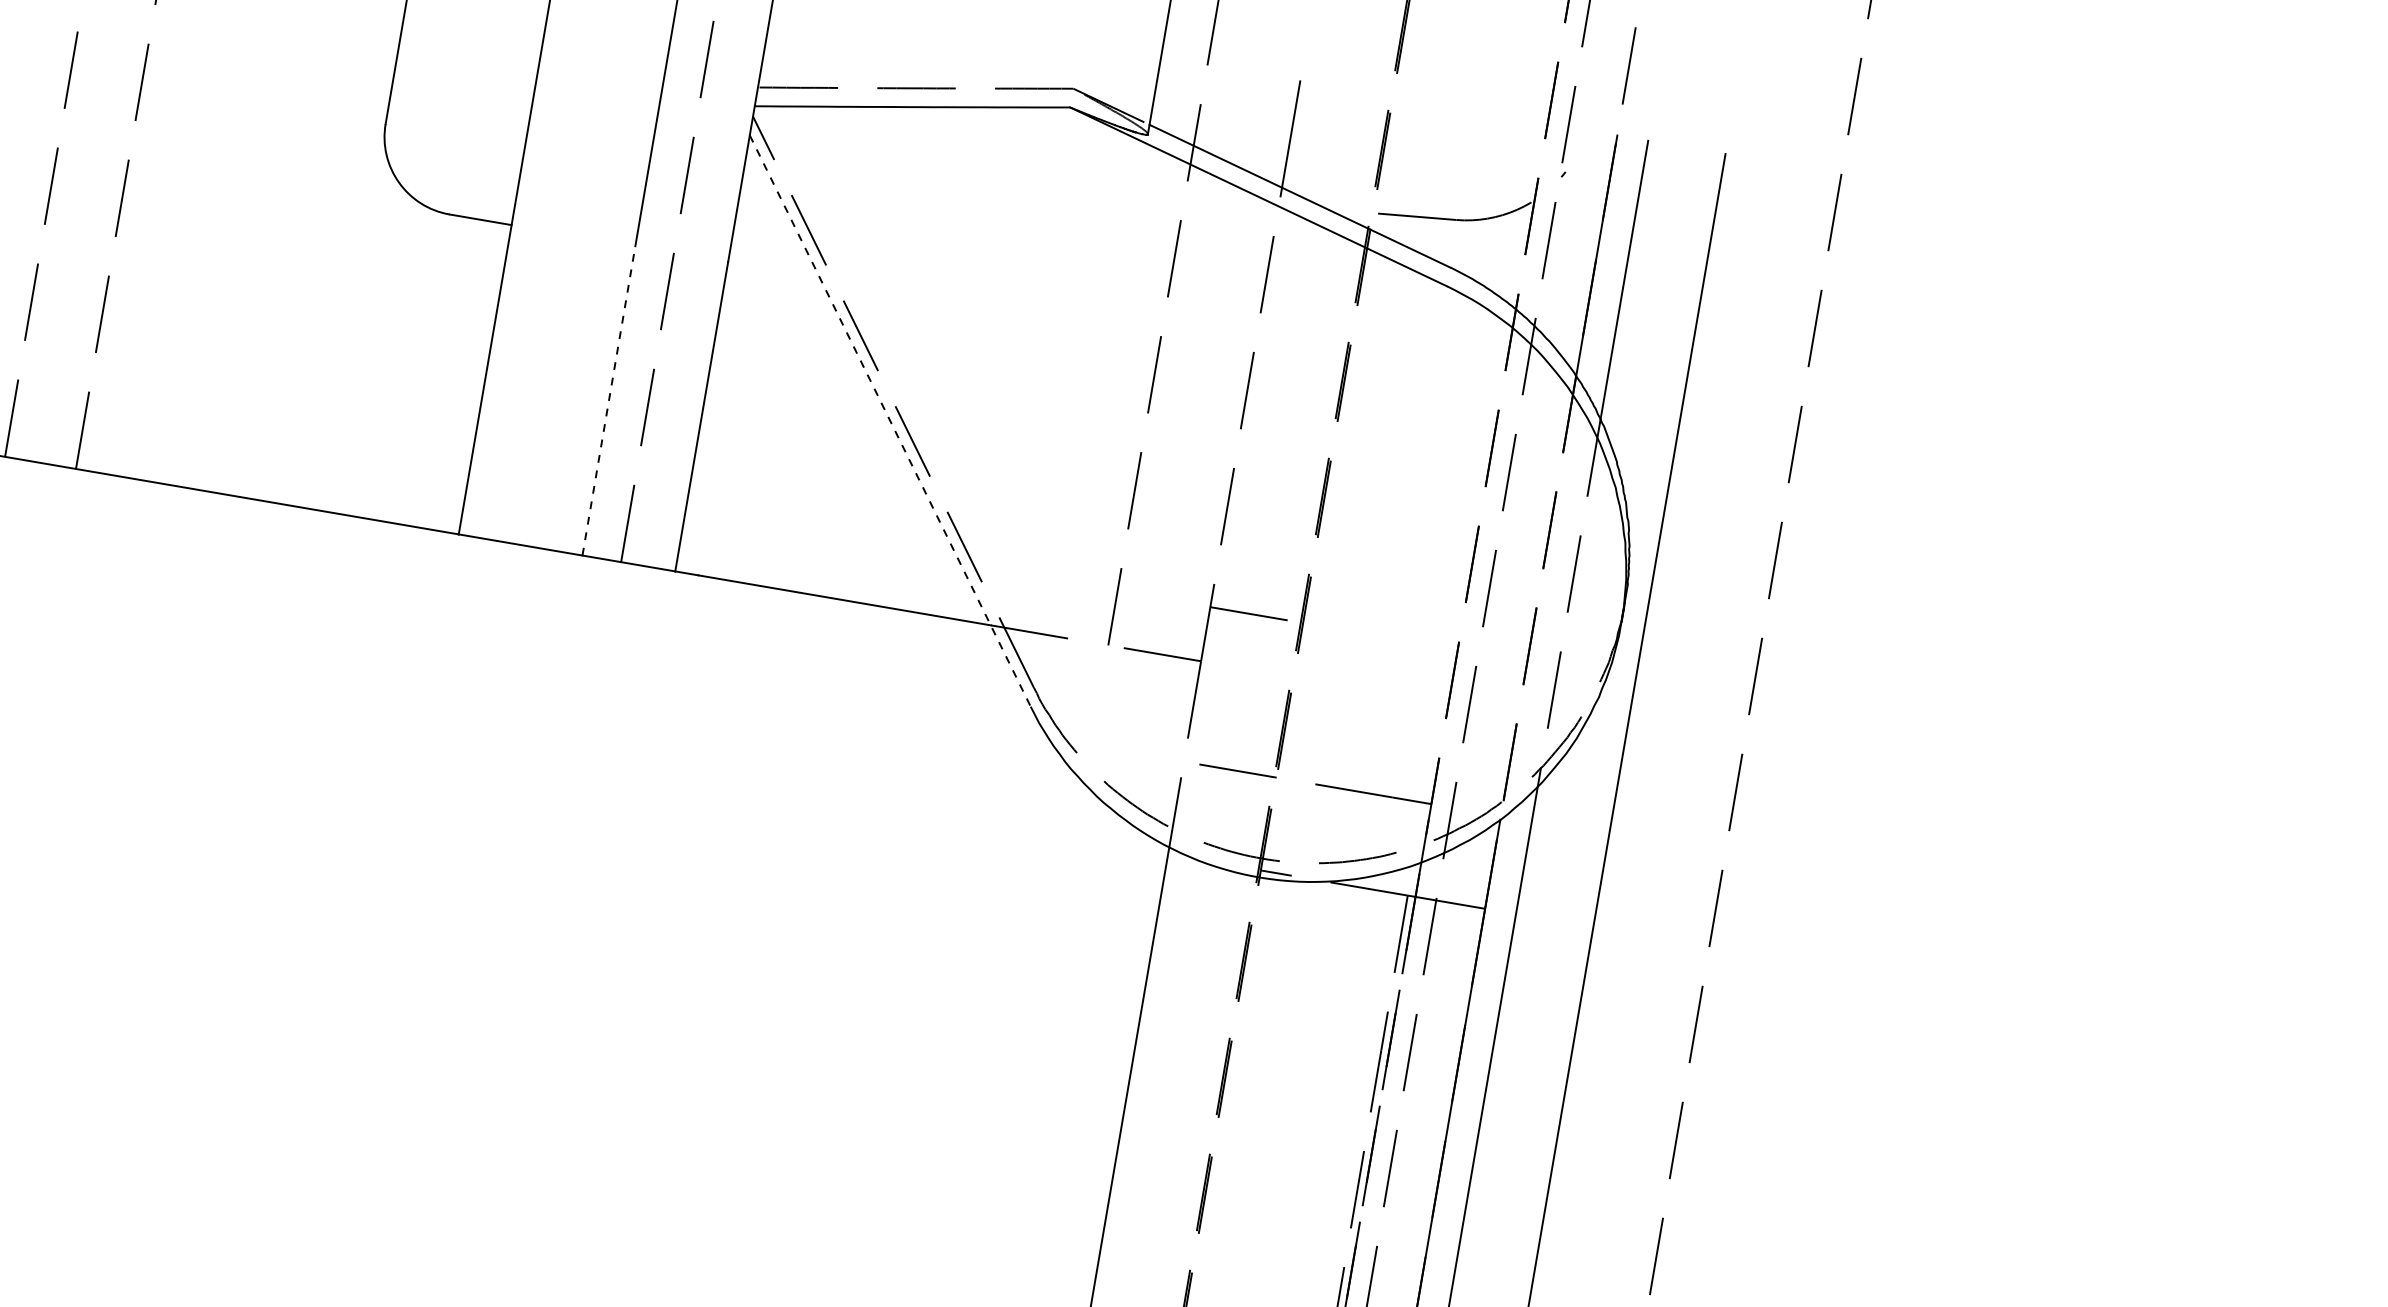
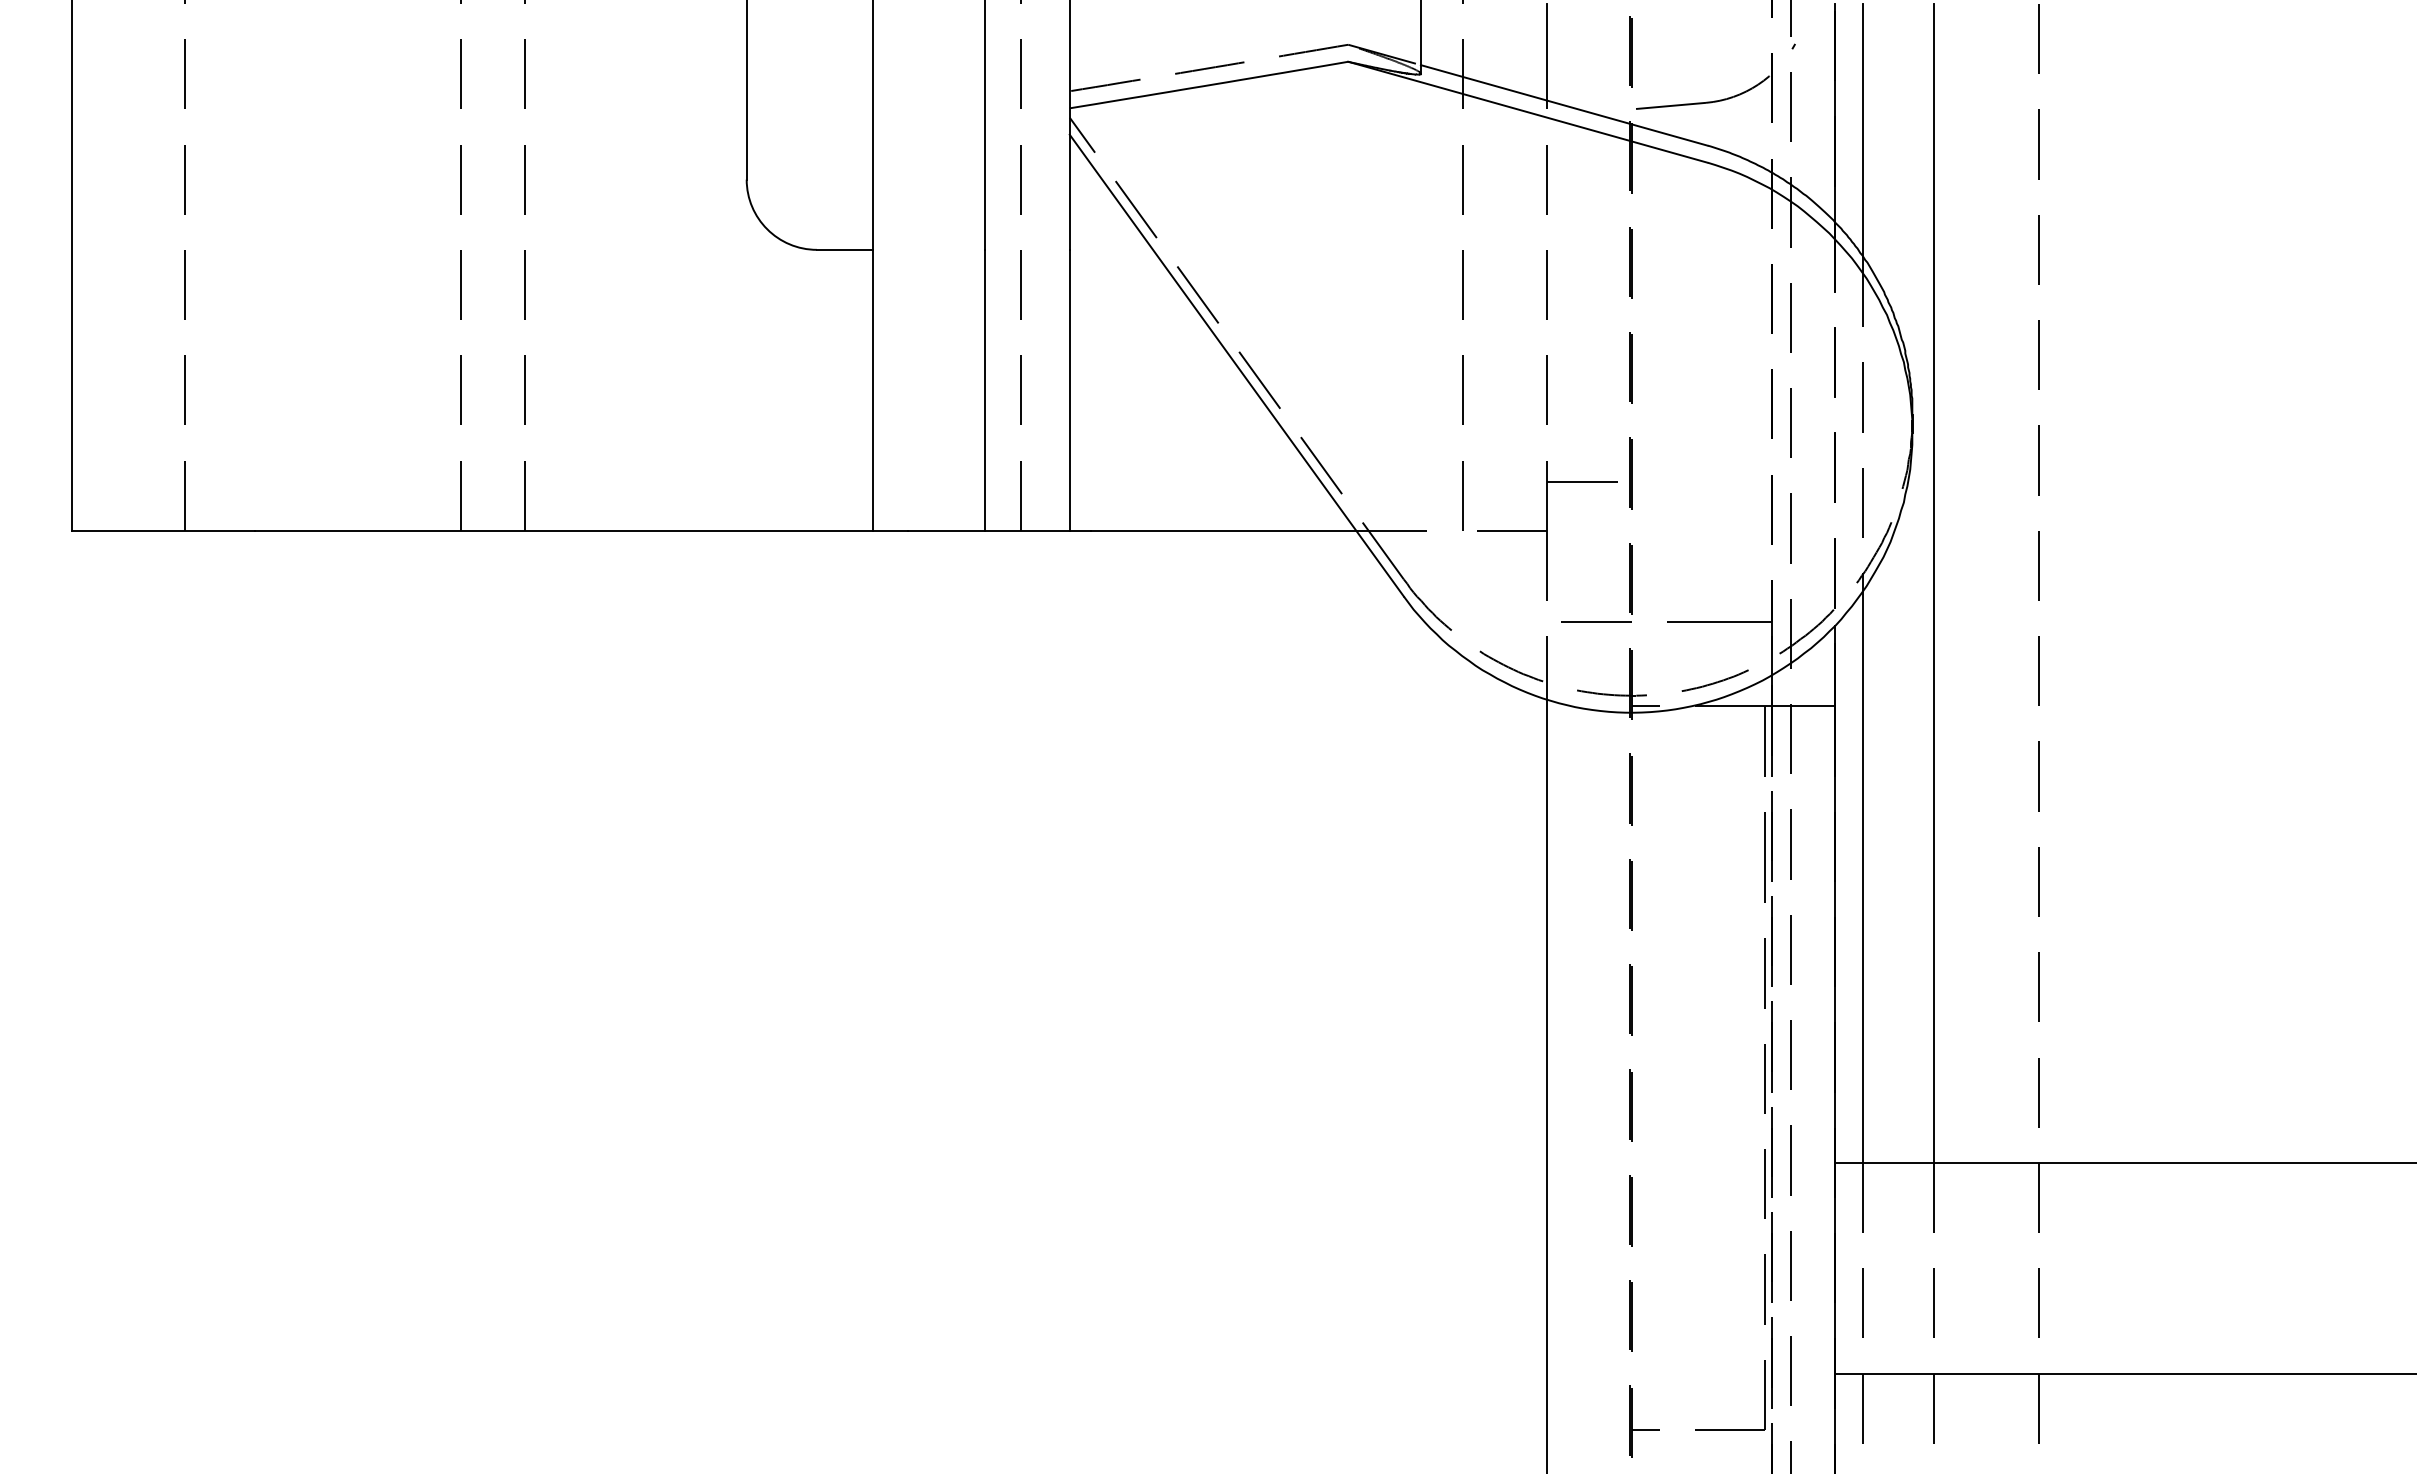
line: (609, 399) -> (985, 389), dashed -> solid
line: (889, 420) -> (1236, 365), dashed -> solid

